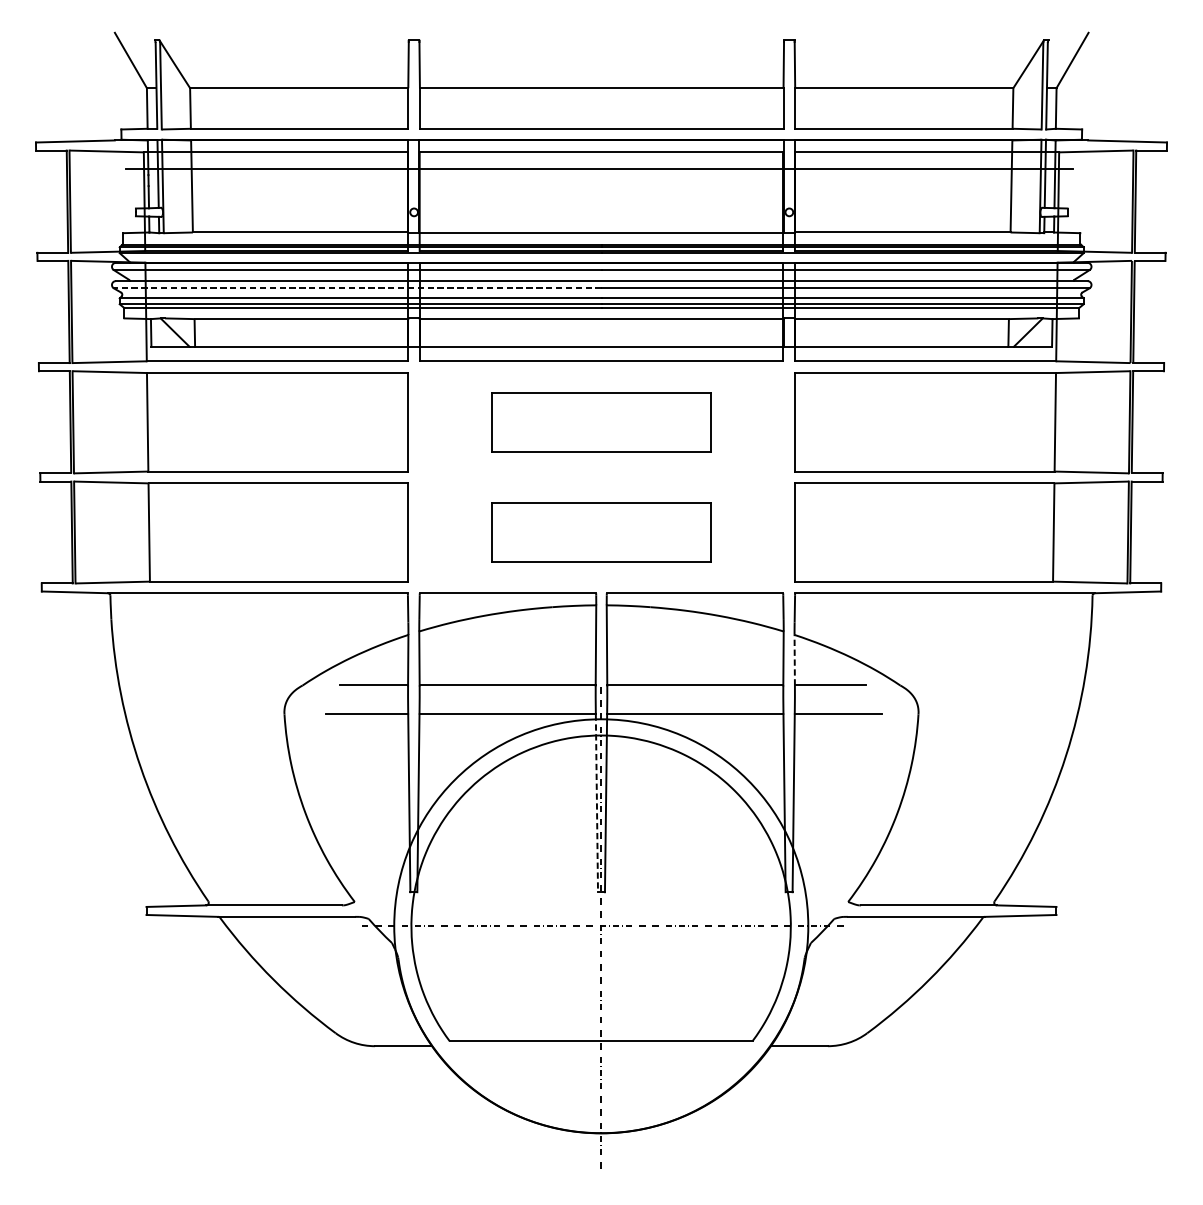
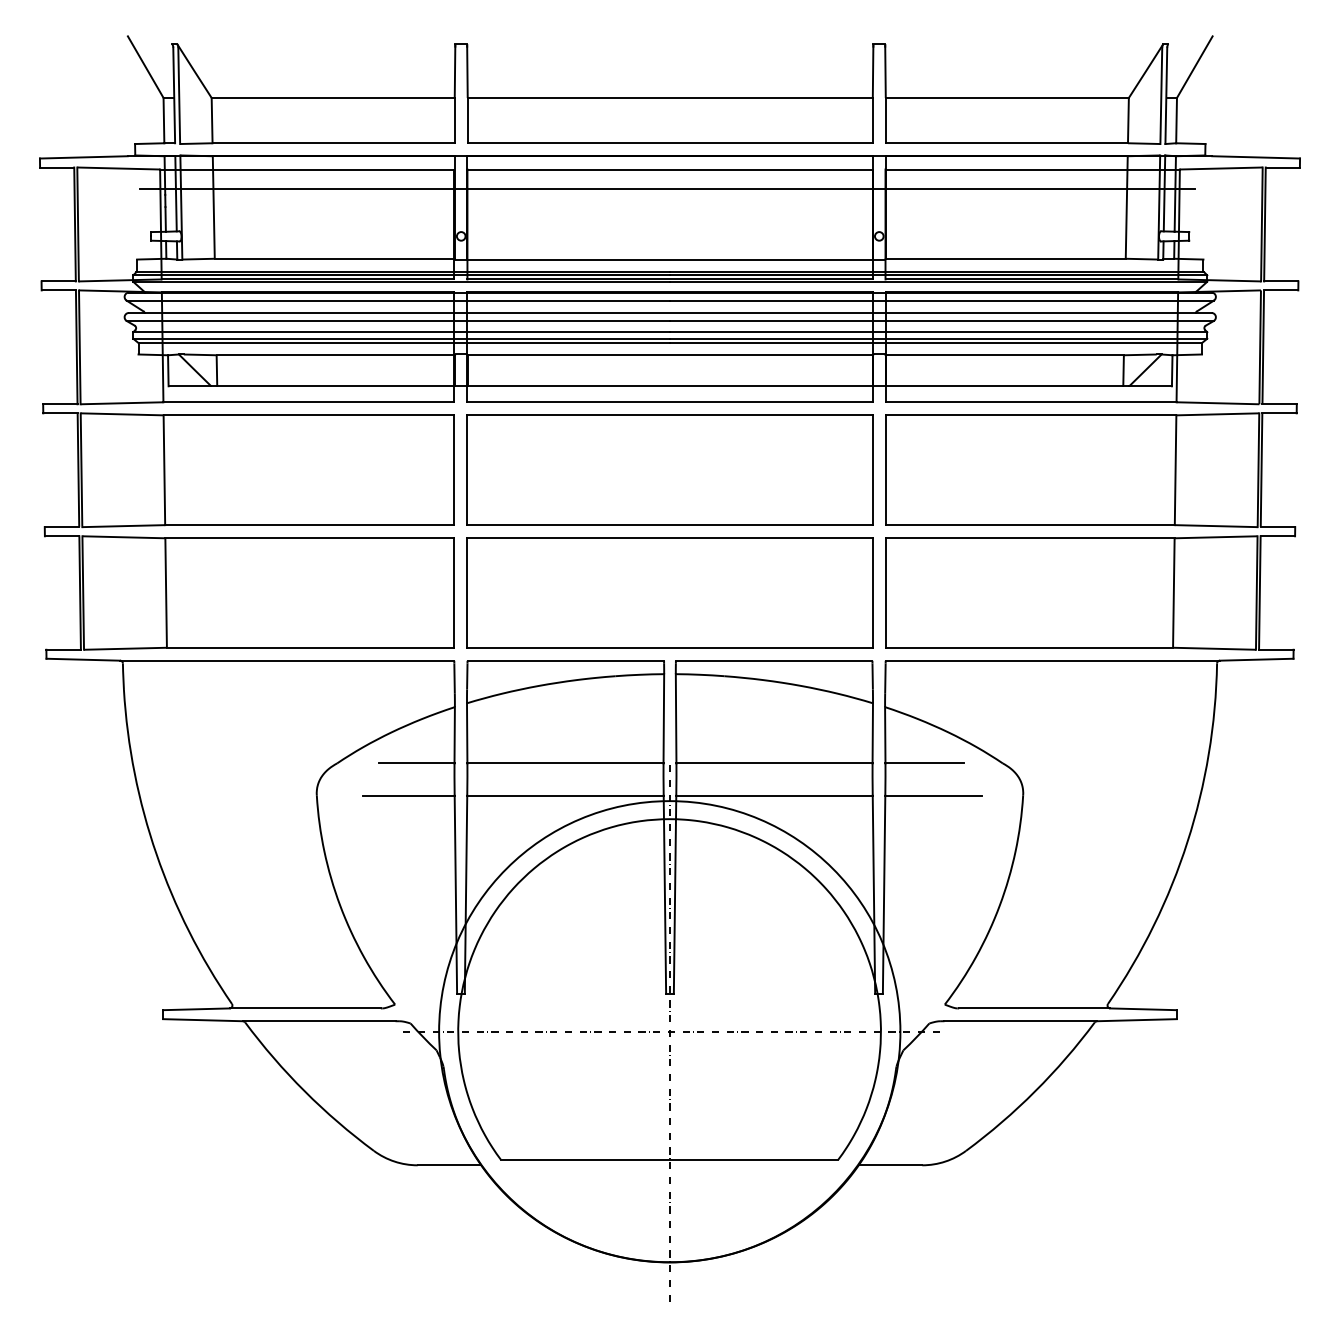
line: (357, 288) -> (398, 321), dashed -> solid
part: (601, 421) -> (669, 469), size x1.67
part: (601, 532) -> (669, 592), size x1.67
line: (794, 659) -> (885, 734), dashed -> solid
line: (596, 804) -> (664, 895), dashed -> solid

